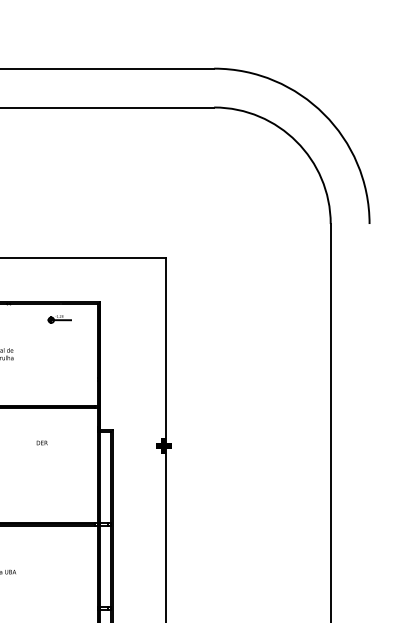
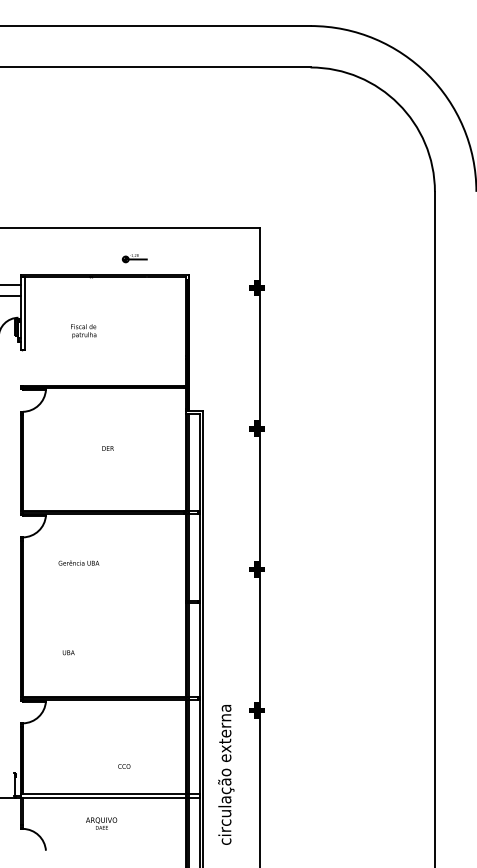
fill: (163, 313) -> (256, 287), added
part: (59, 319) -> (134, 258), moved
text: (41, 442) -> (107, 448), moved
fill: (163, 577) -> (256, 569), added

